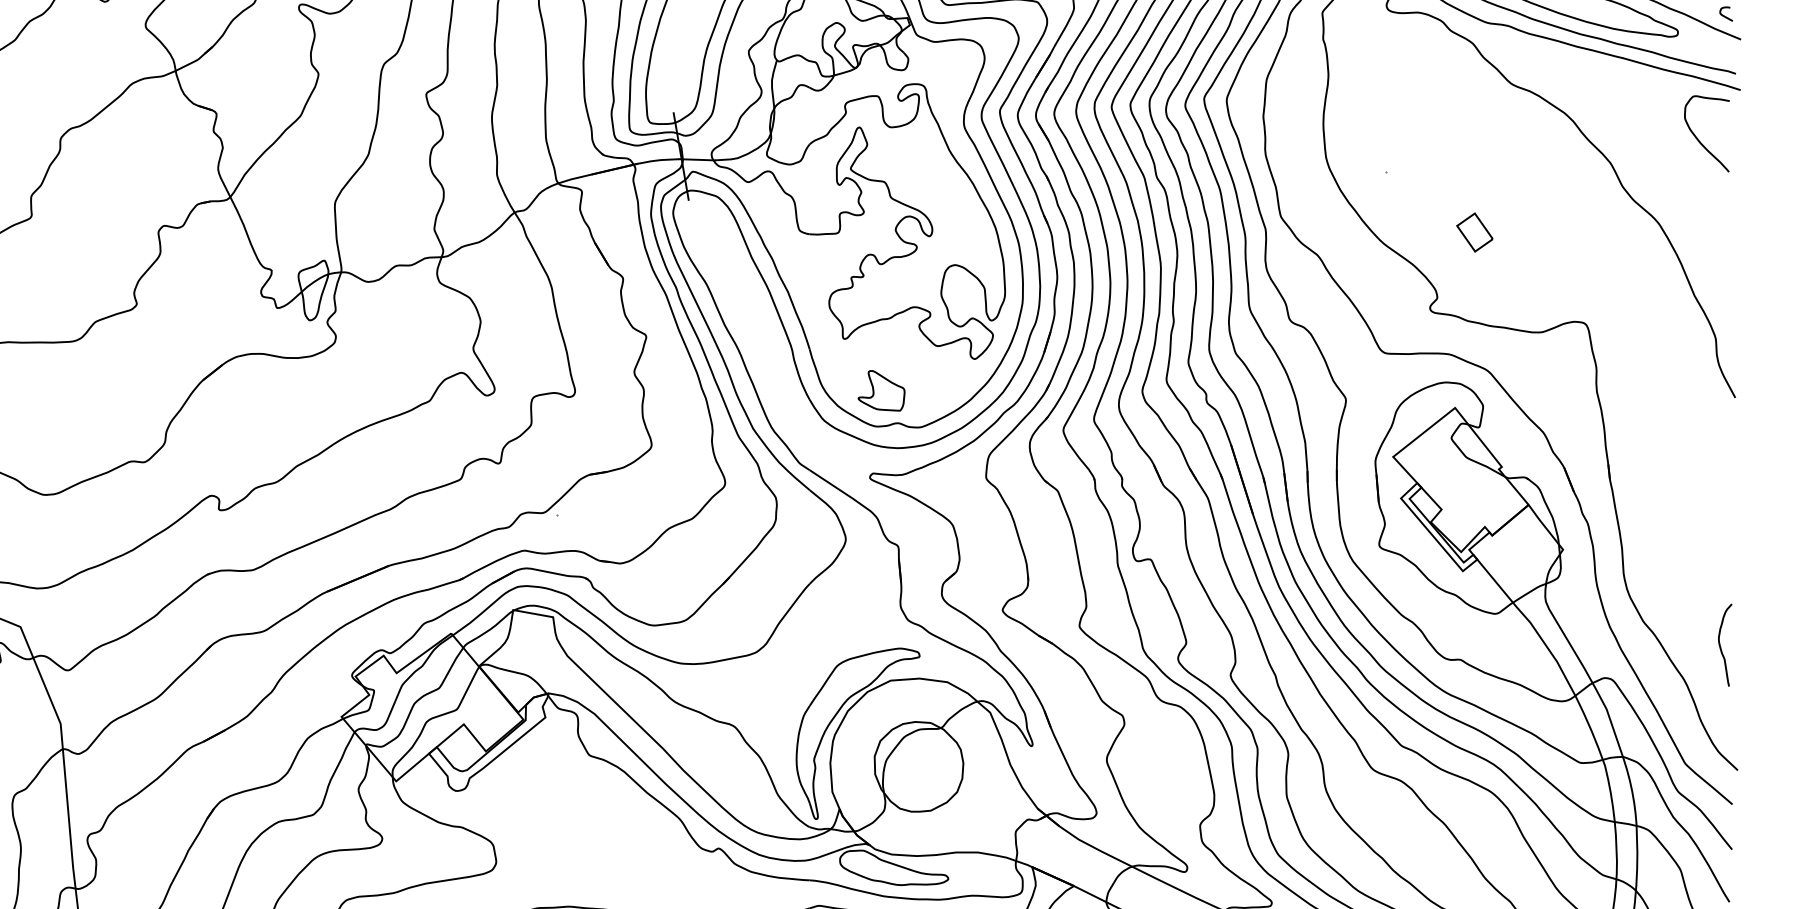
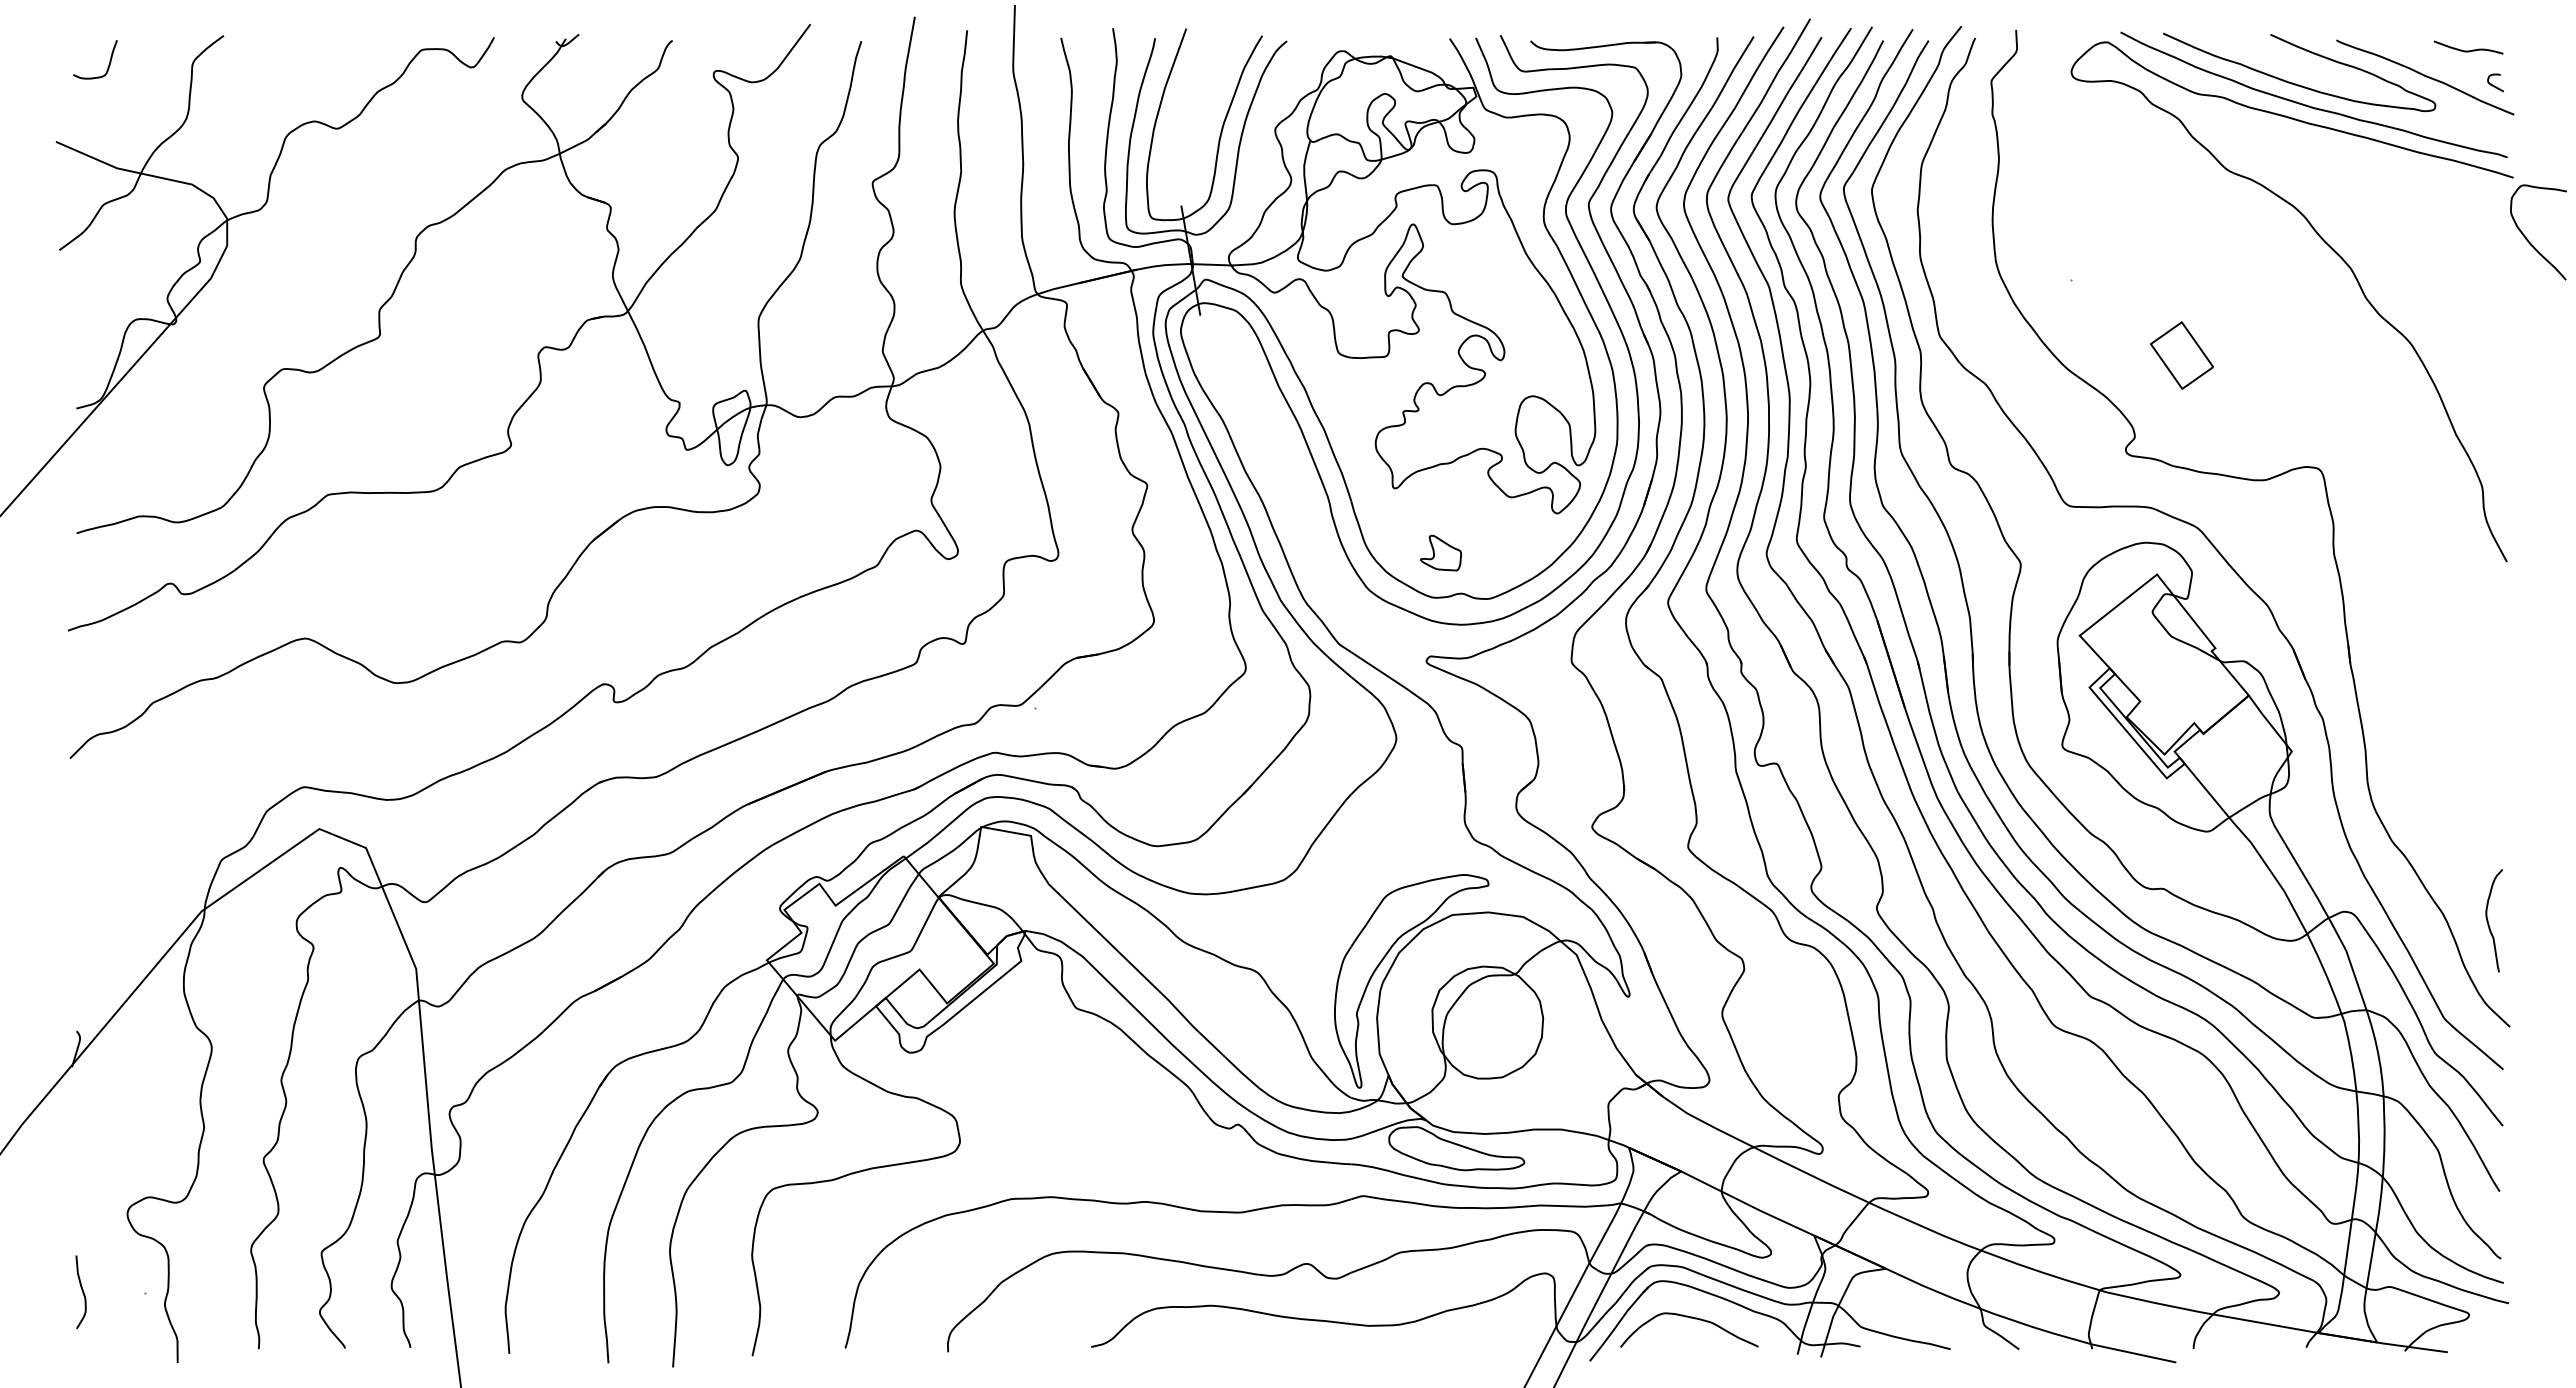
curve: (1698, 139) -> (2528, 239), moved
part: (1474, 232) -> (2181, 355), size x1.4
part: (881, 390) -> (1440, 552), size x0.7
curve: (1721, 647) -> (2489, 923), moved

